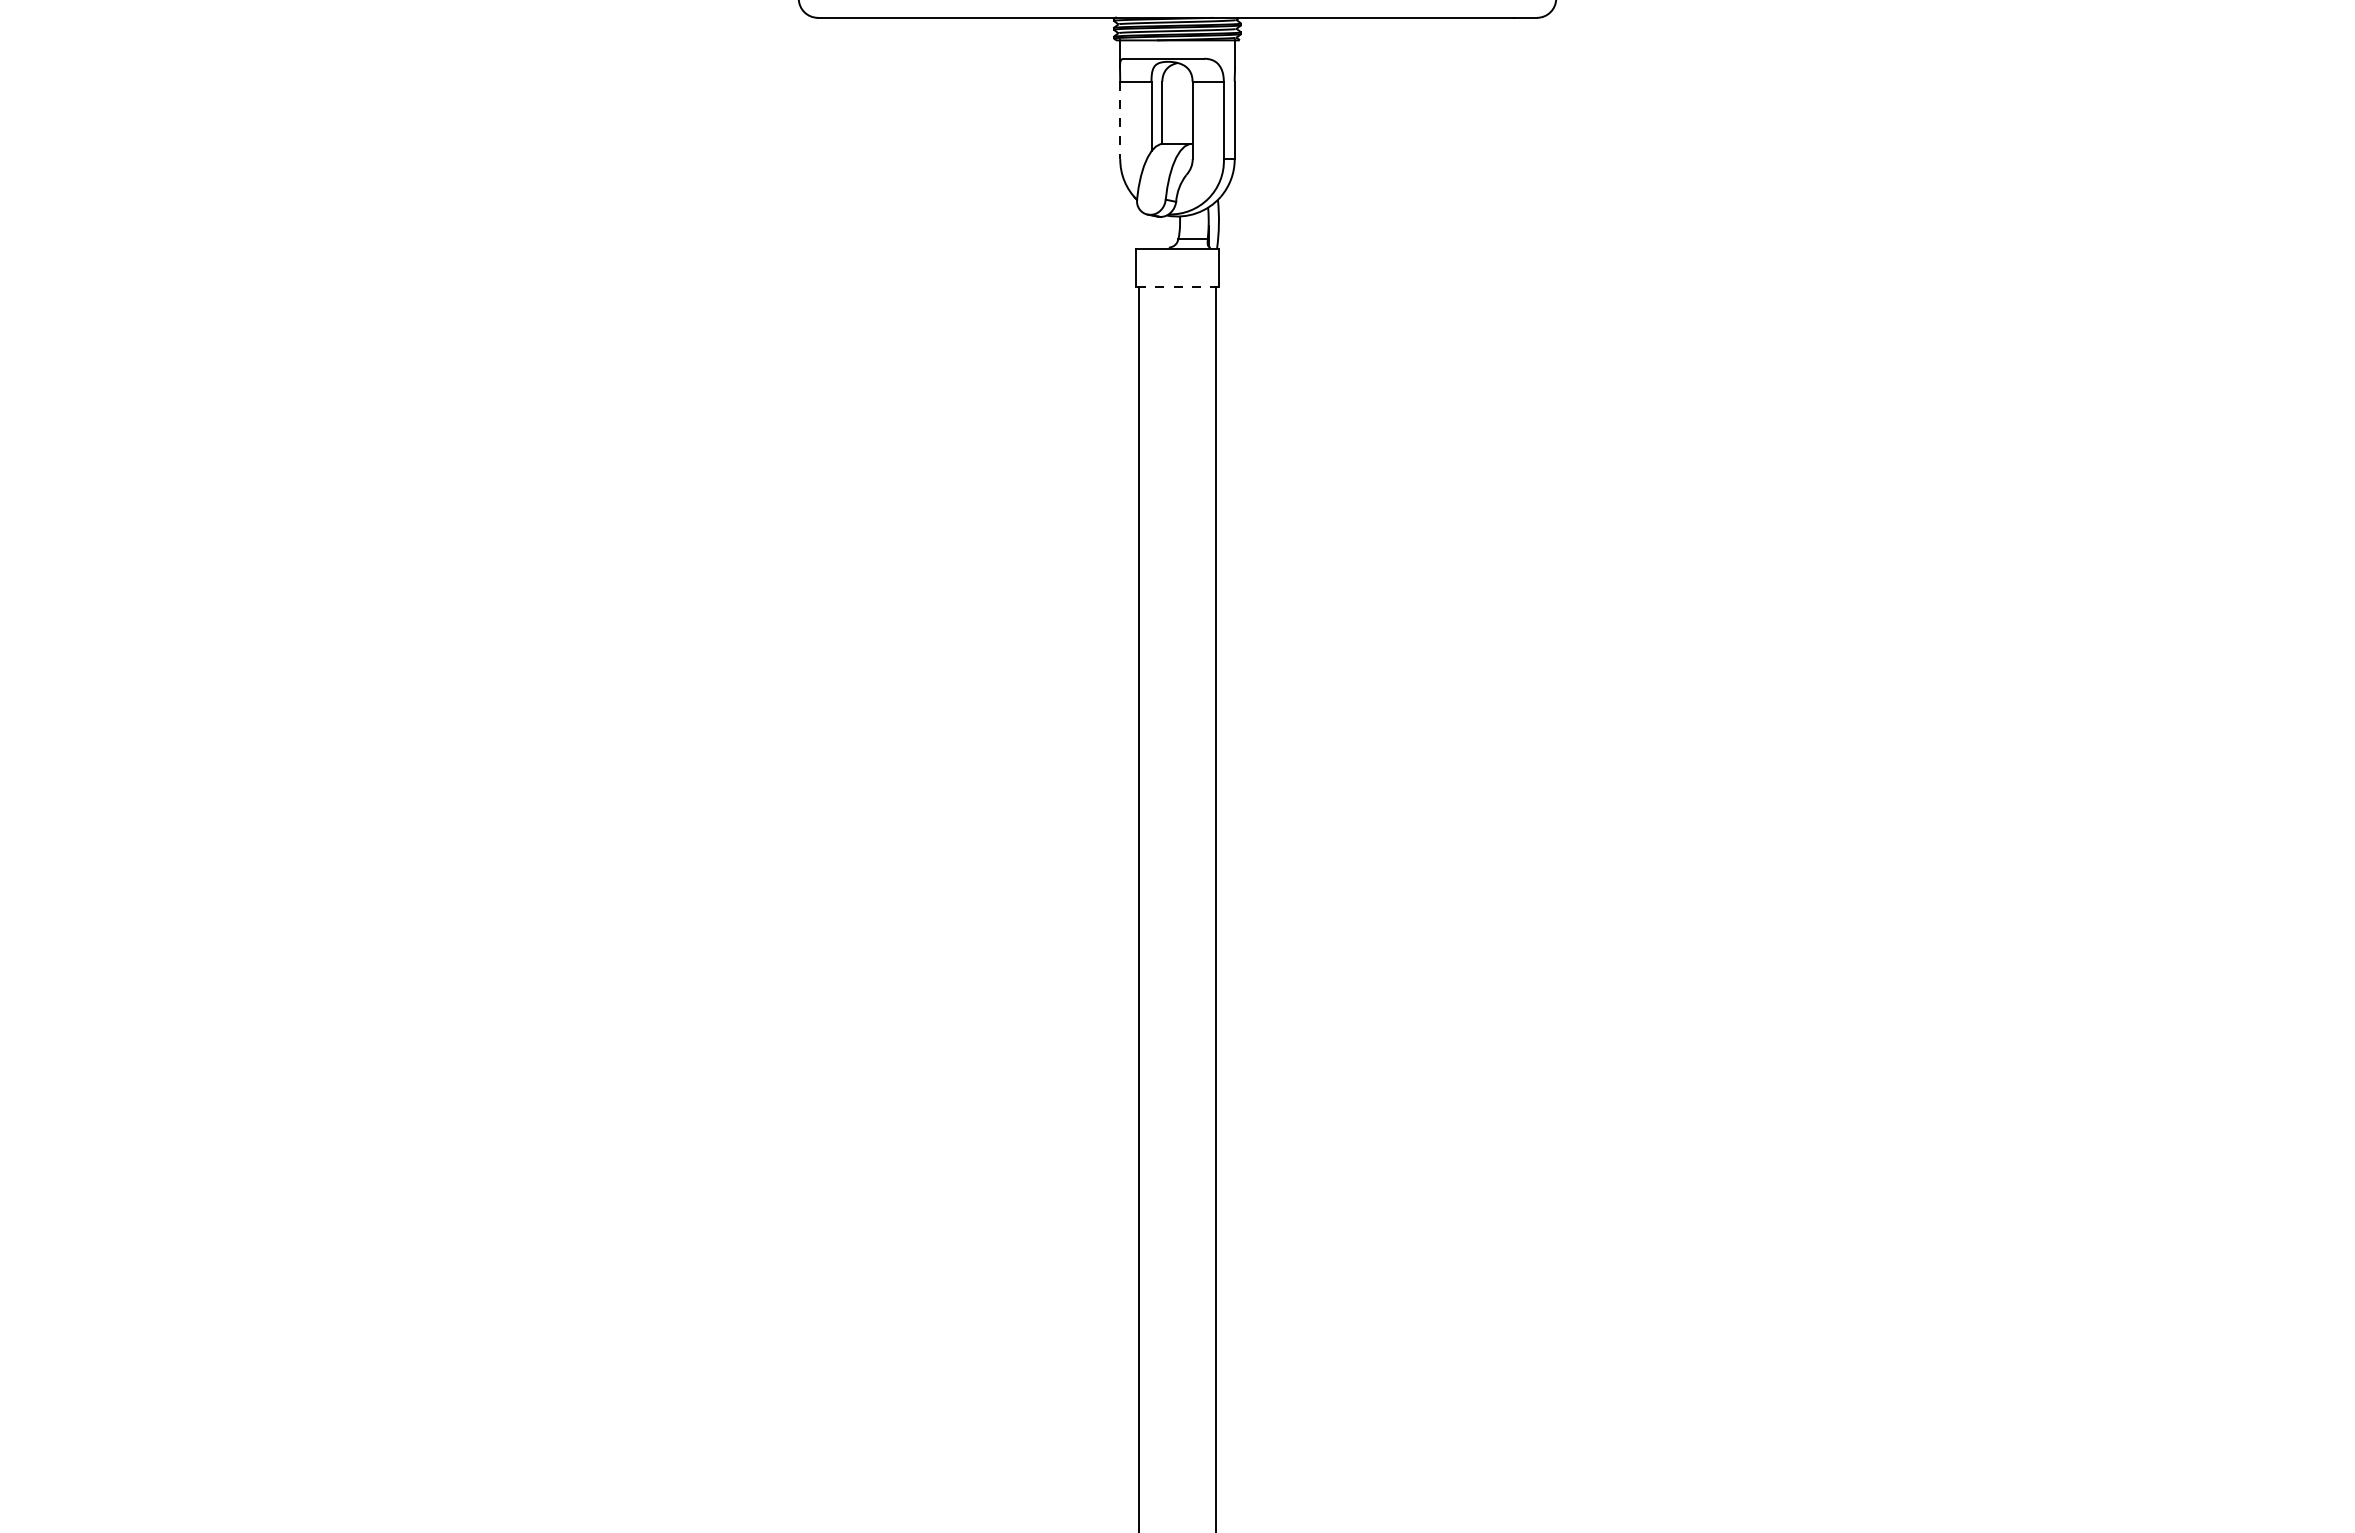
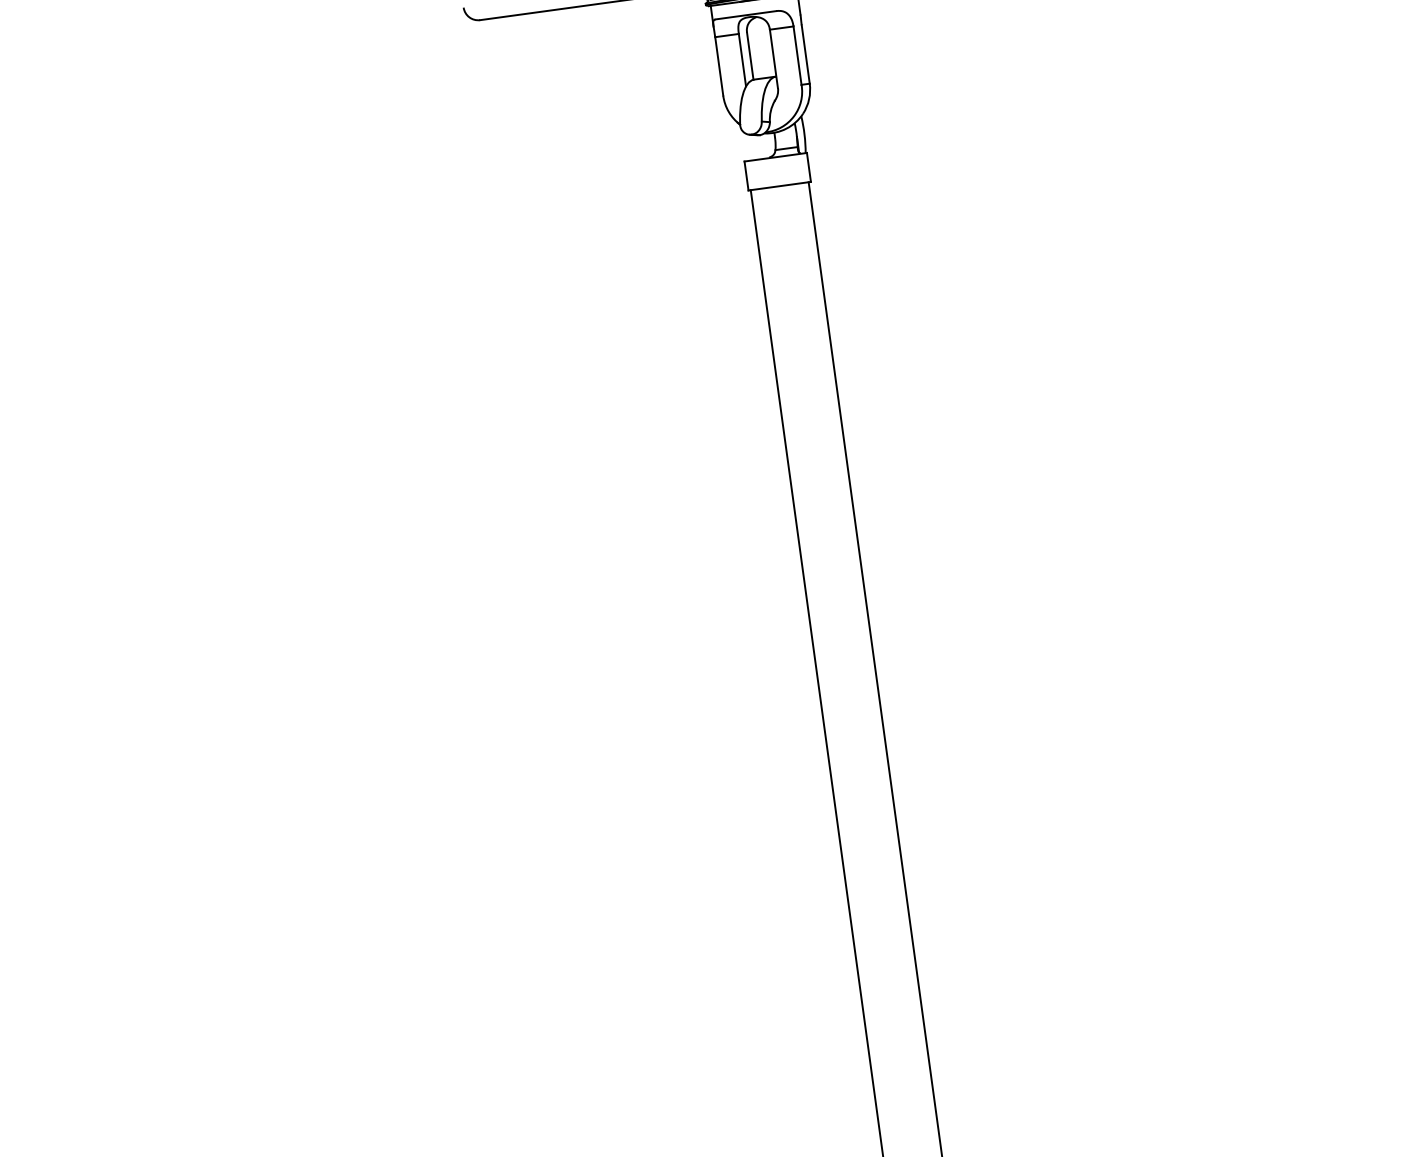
line: (1120, 120) -> (719, 66), dashed -> solid
line: (1177, 286) -> (779, 185), dashed -> solid

